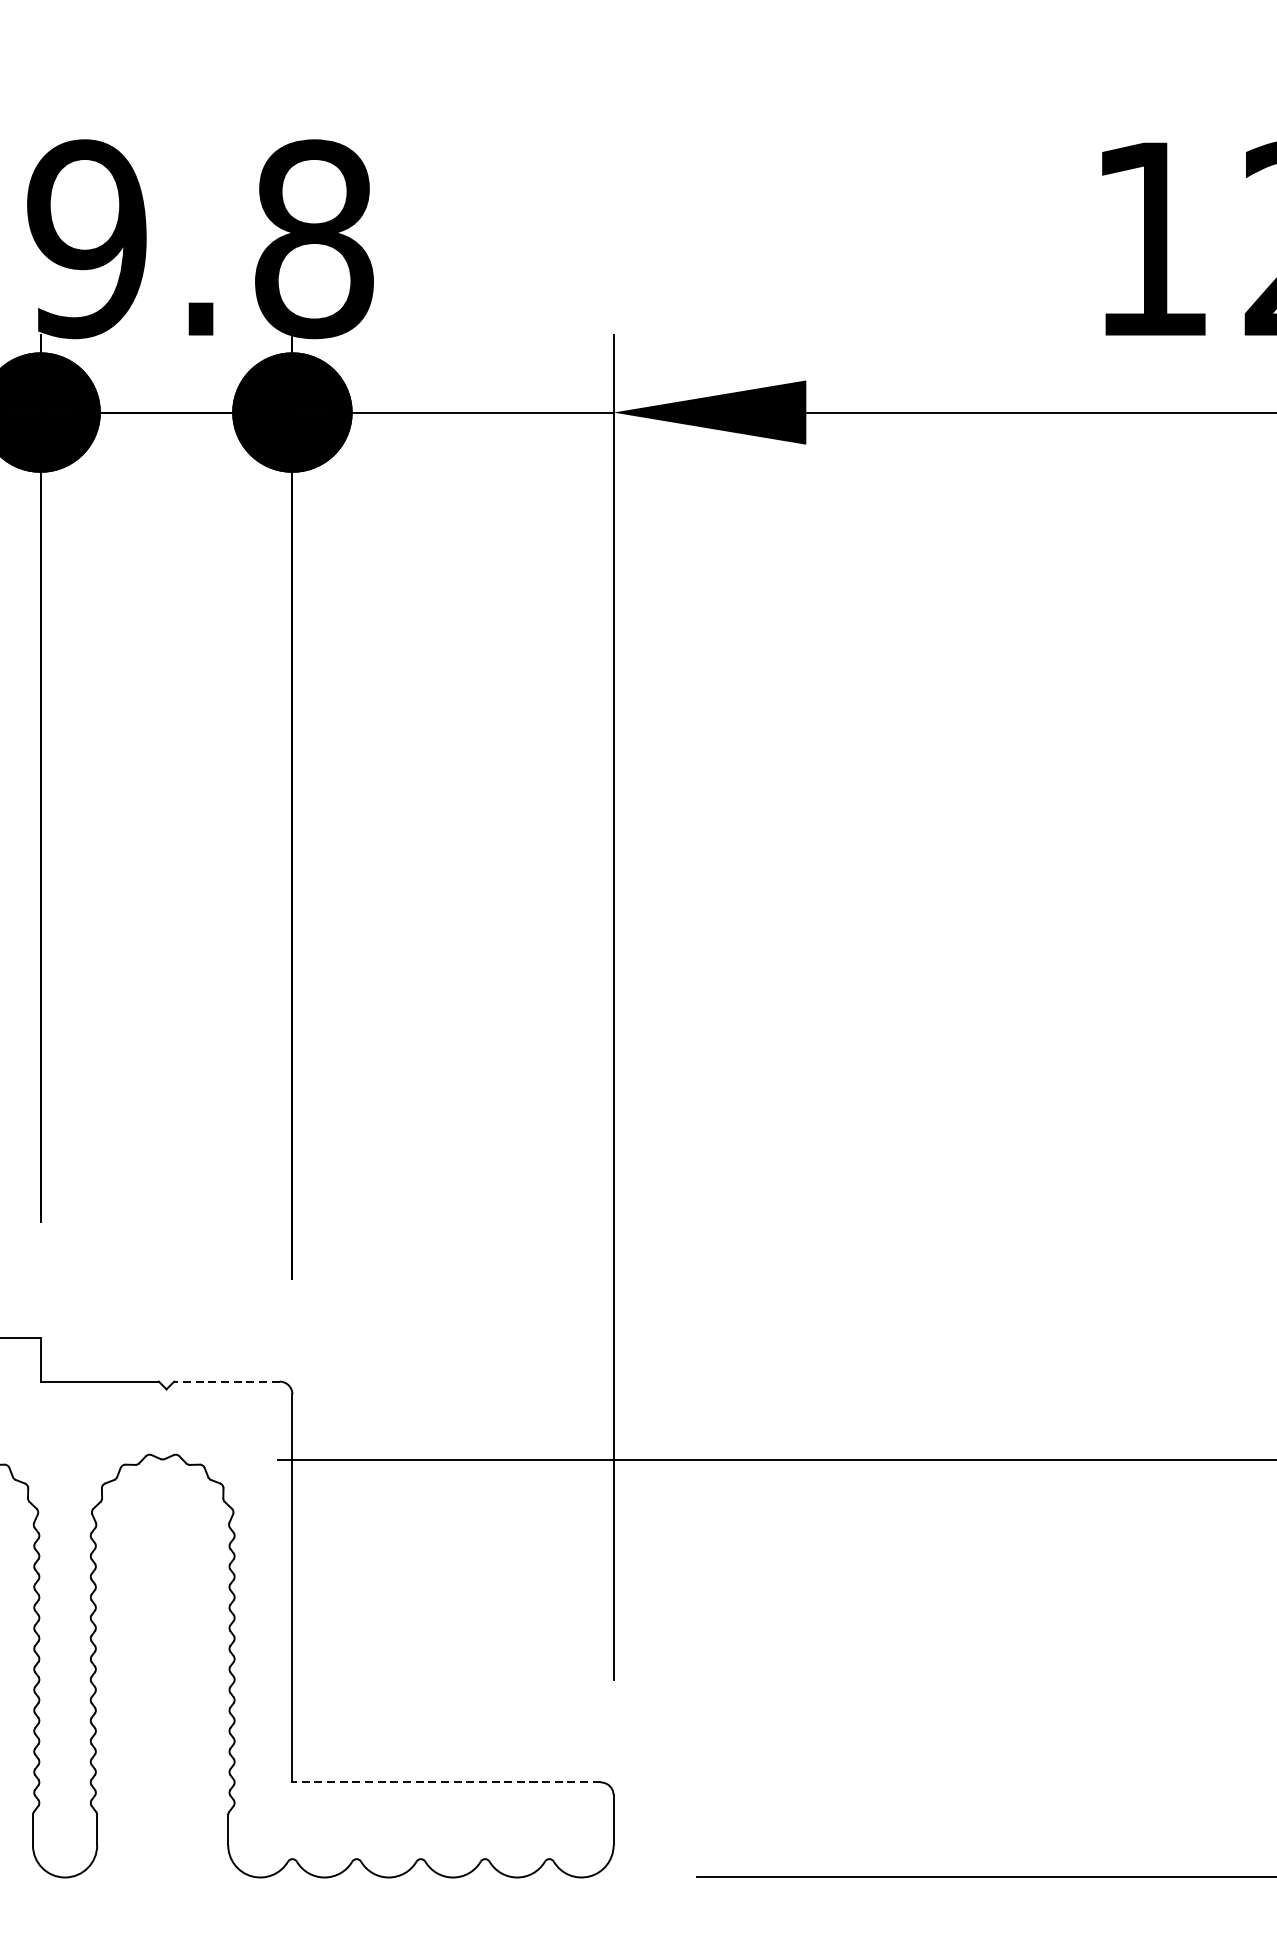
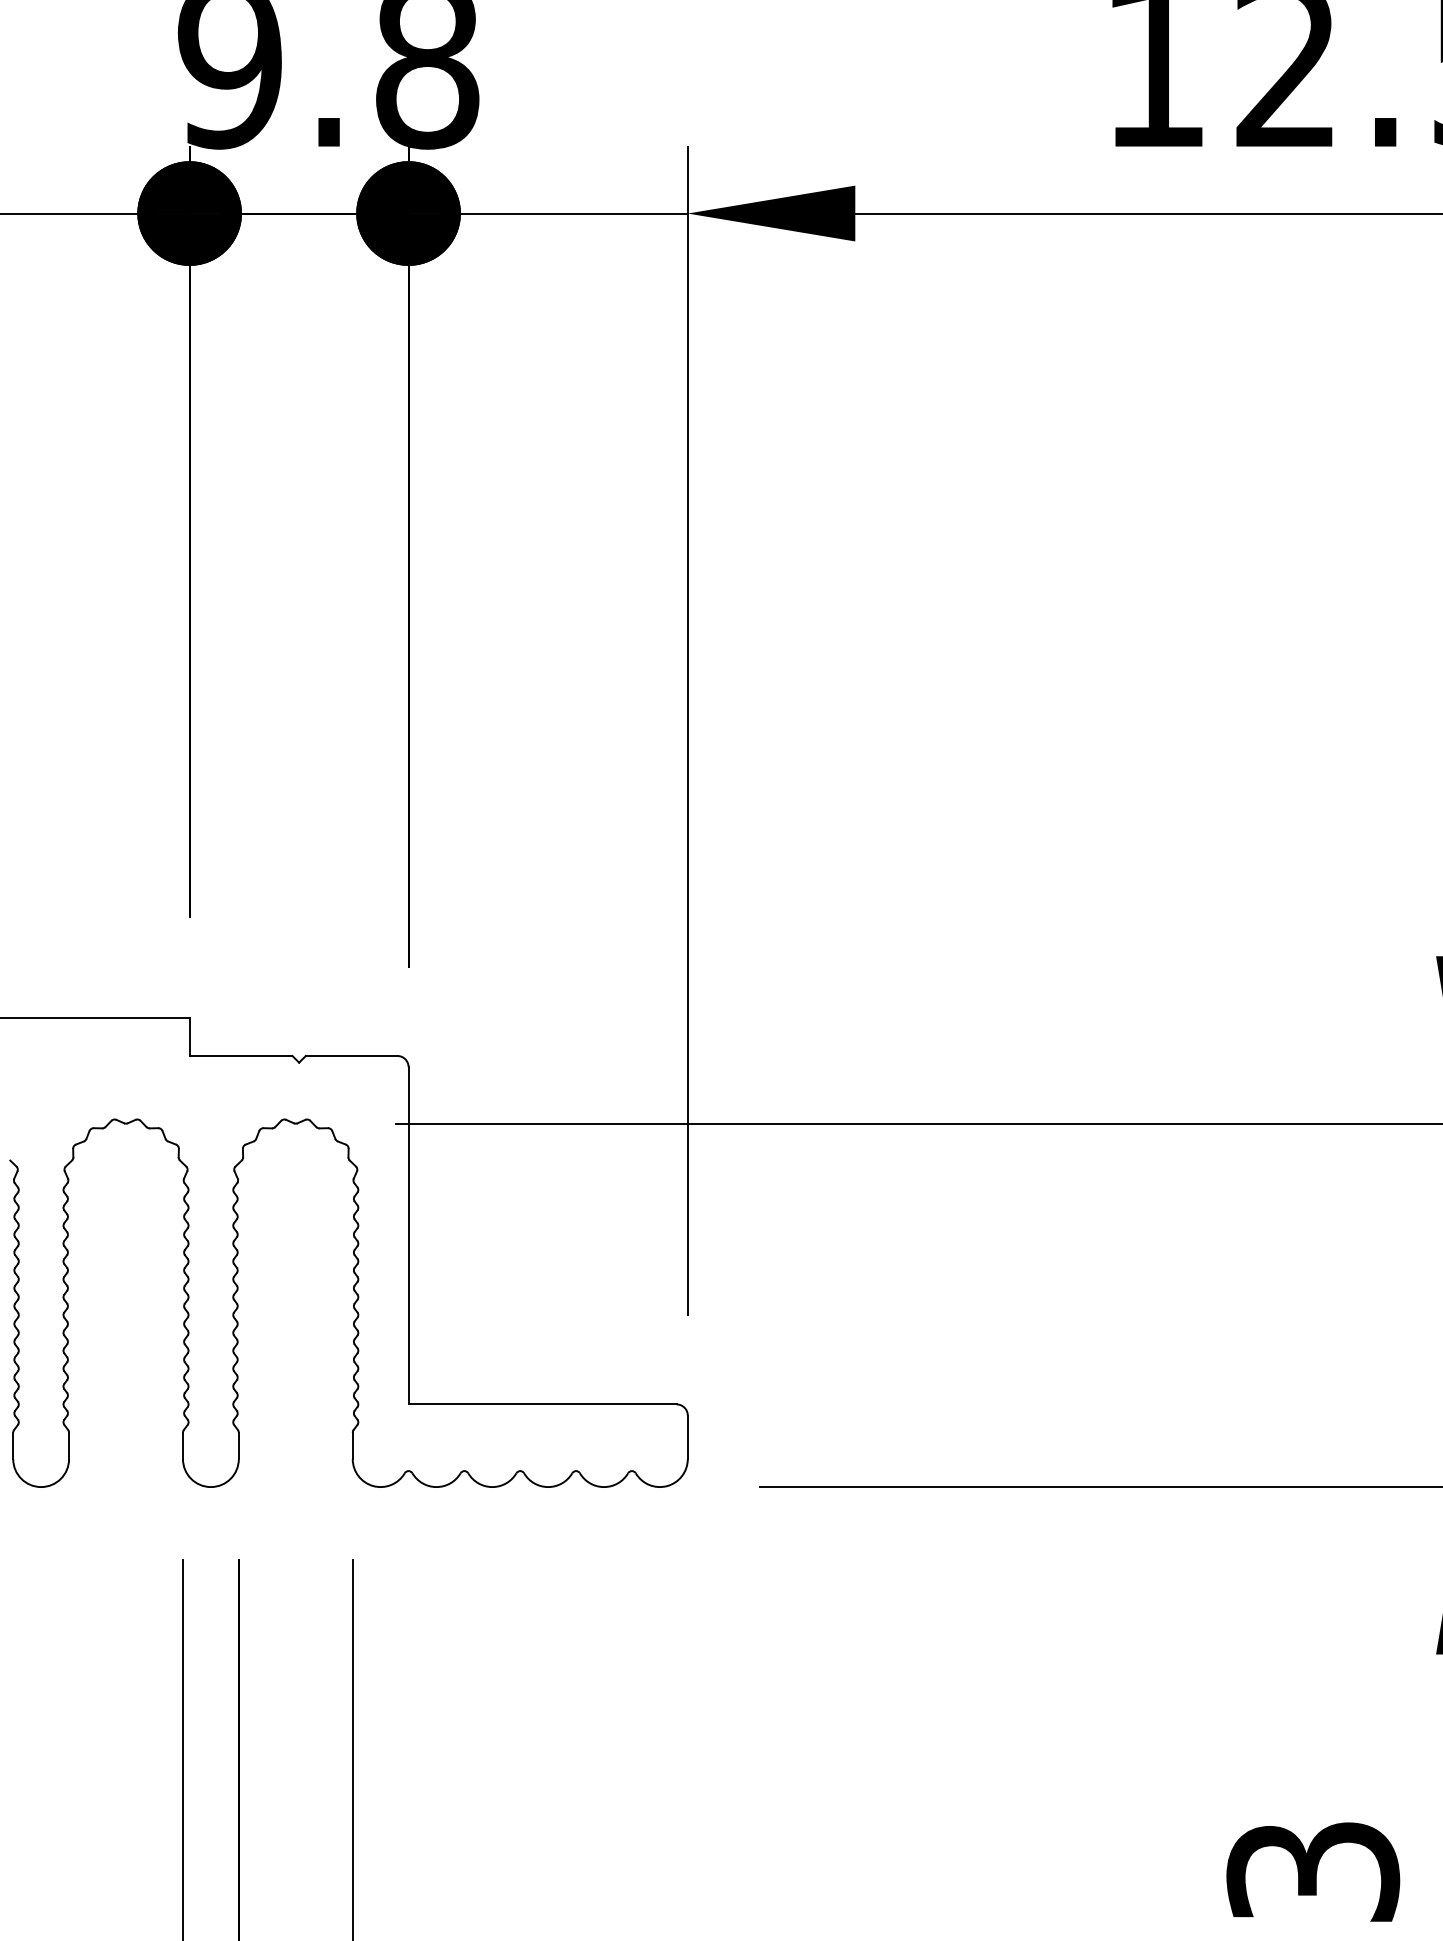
line: (226, 1381) -> (351, 1055), dashed -> solid
line: (446, 1782) -> (542, 1404), dashed -> solid

